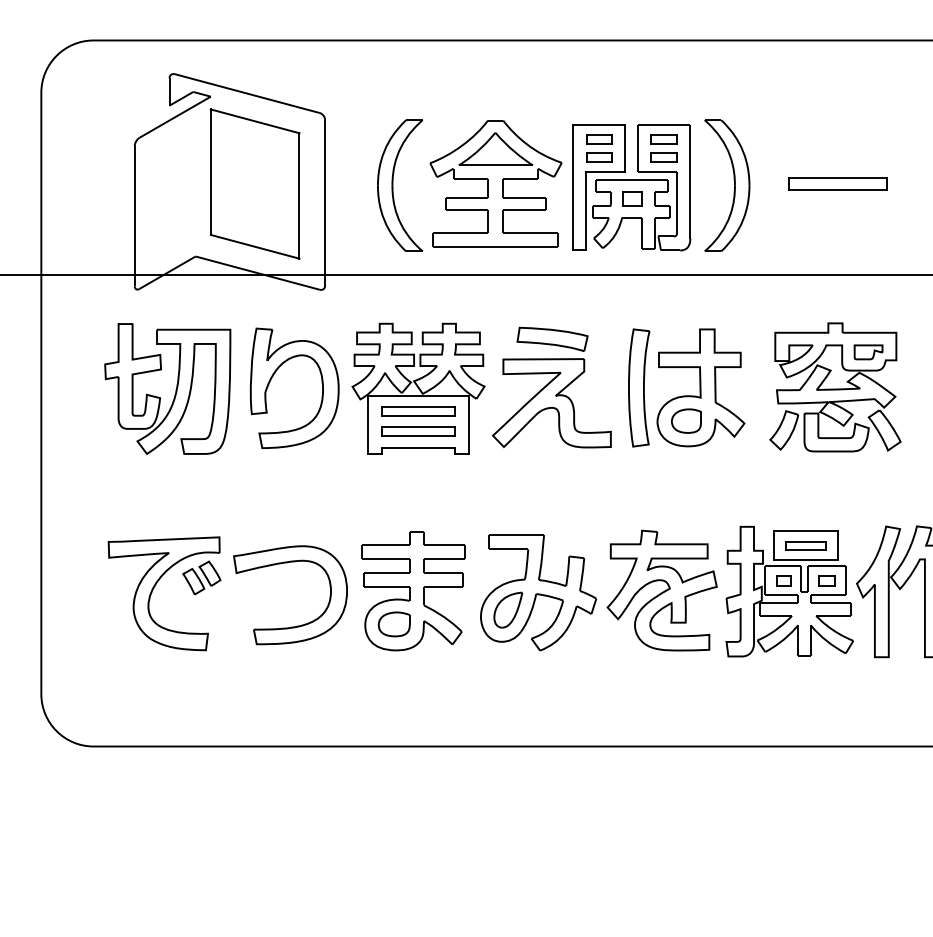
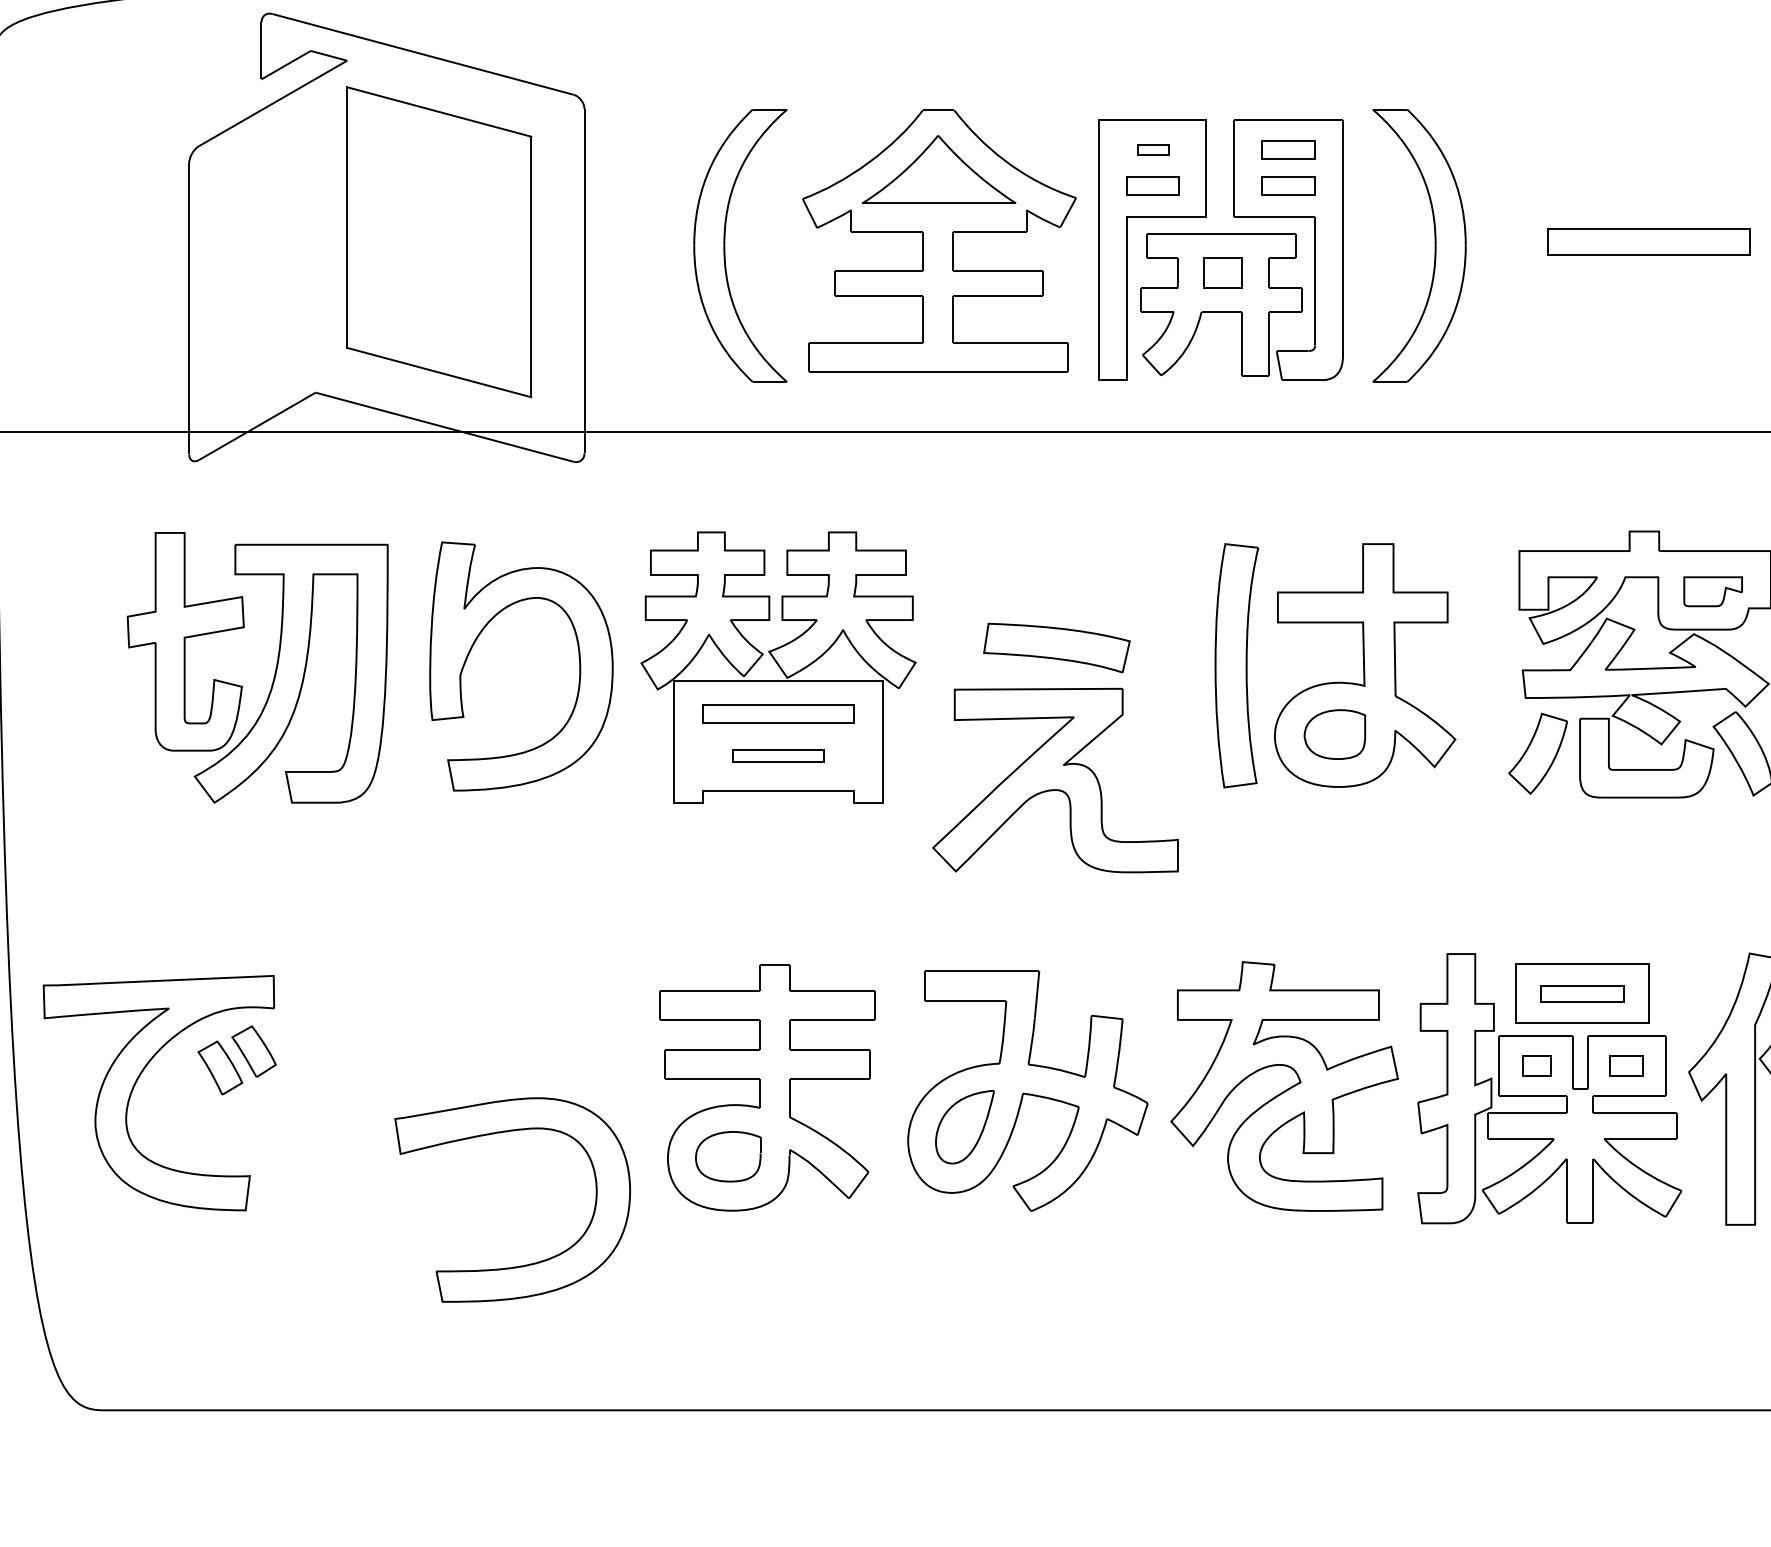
part: (599, 139) -> (1154, 149), size x0.6
part: (551, 387) -> (1054, 747), moved
part: (418, 431) -> (778, 756), size x0.6
part: (154, 588) -> (138, 1082), moved
part: (297, 625) -> (527, 1262), moved

